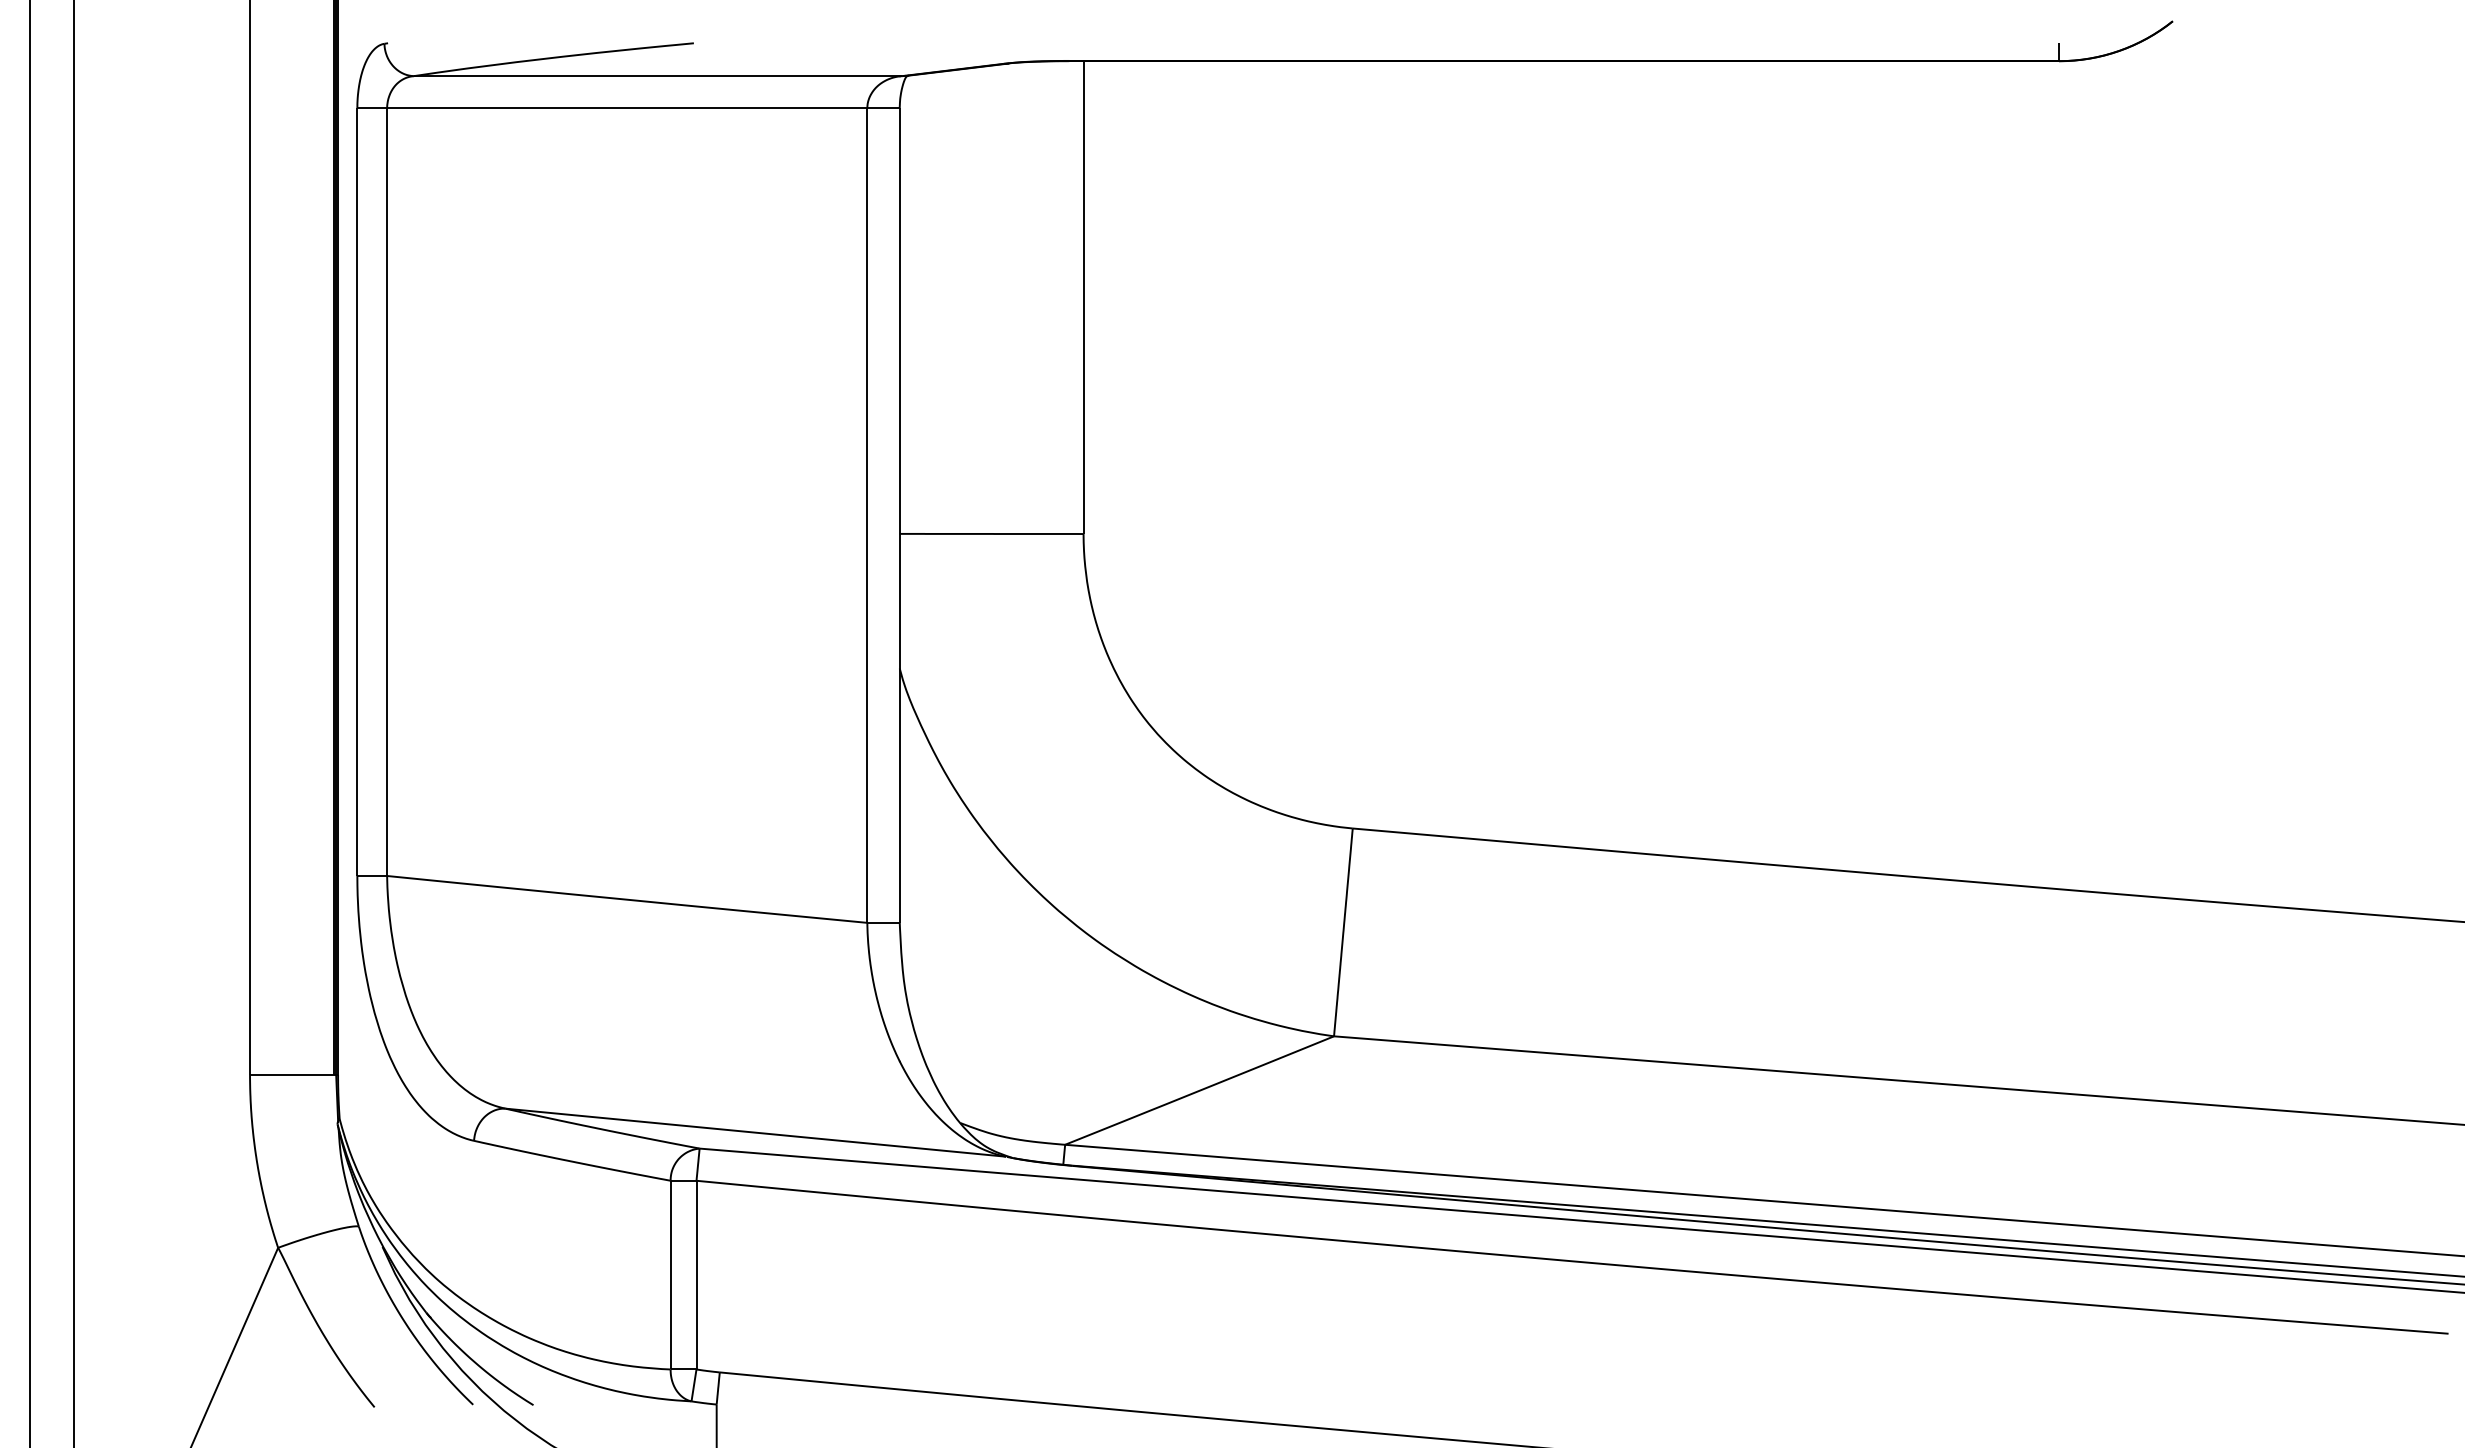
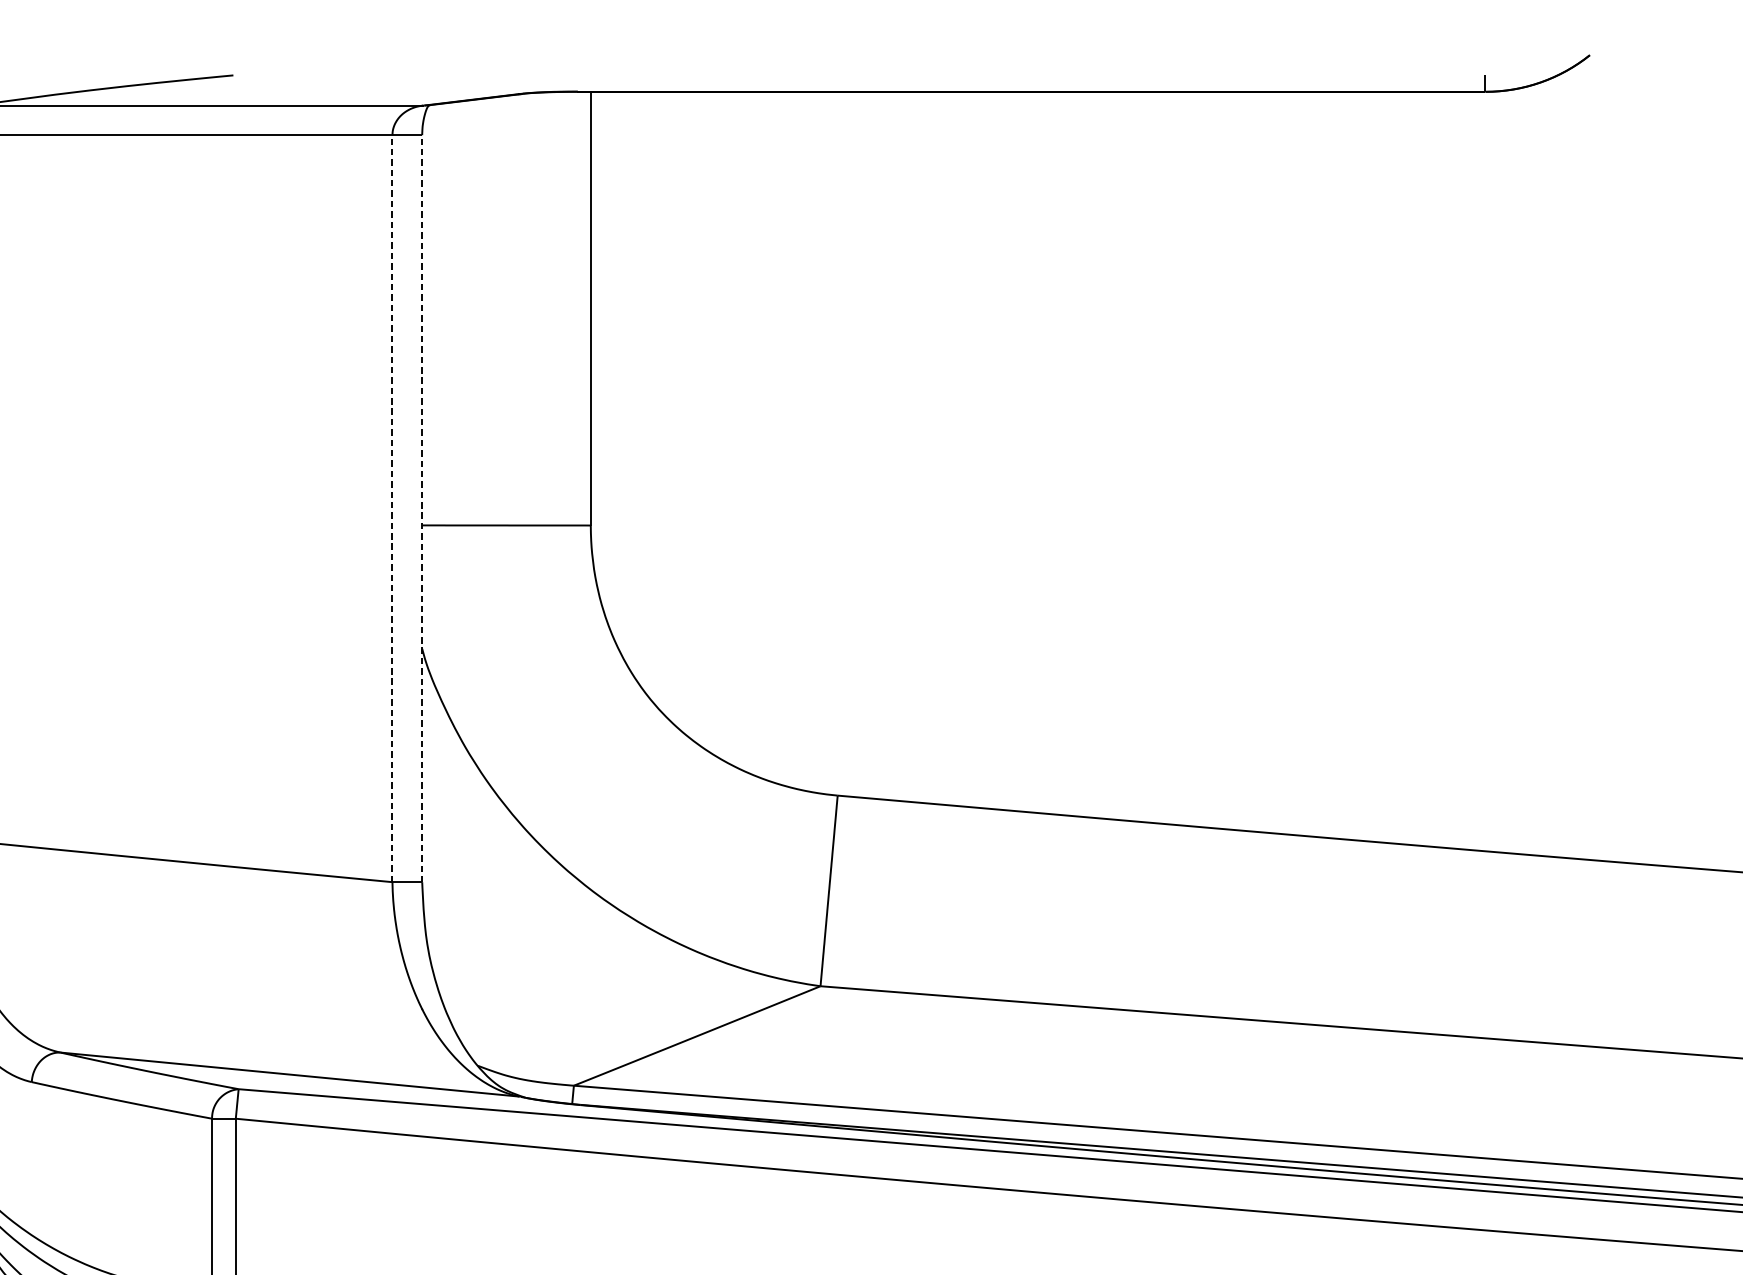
line: (867, 515) -> (392, 508), solid -> dashed
line: (899, 515) -> (421, 508), solid -> dashed

